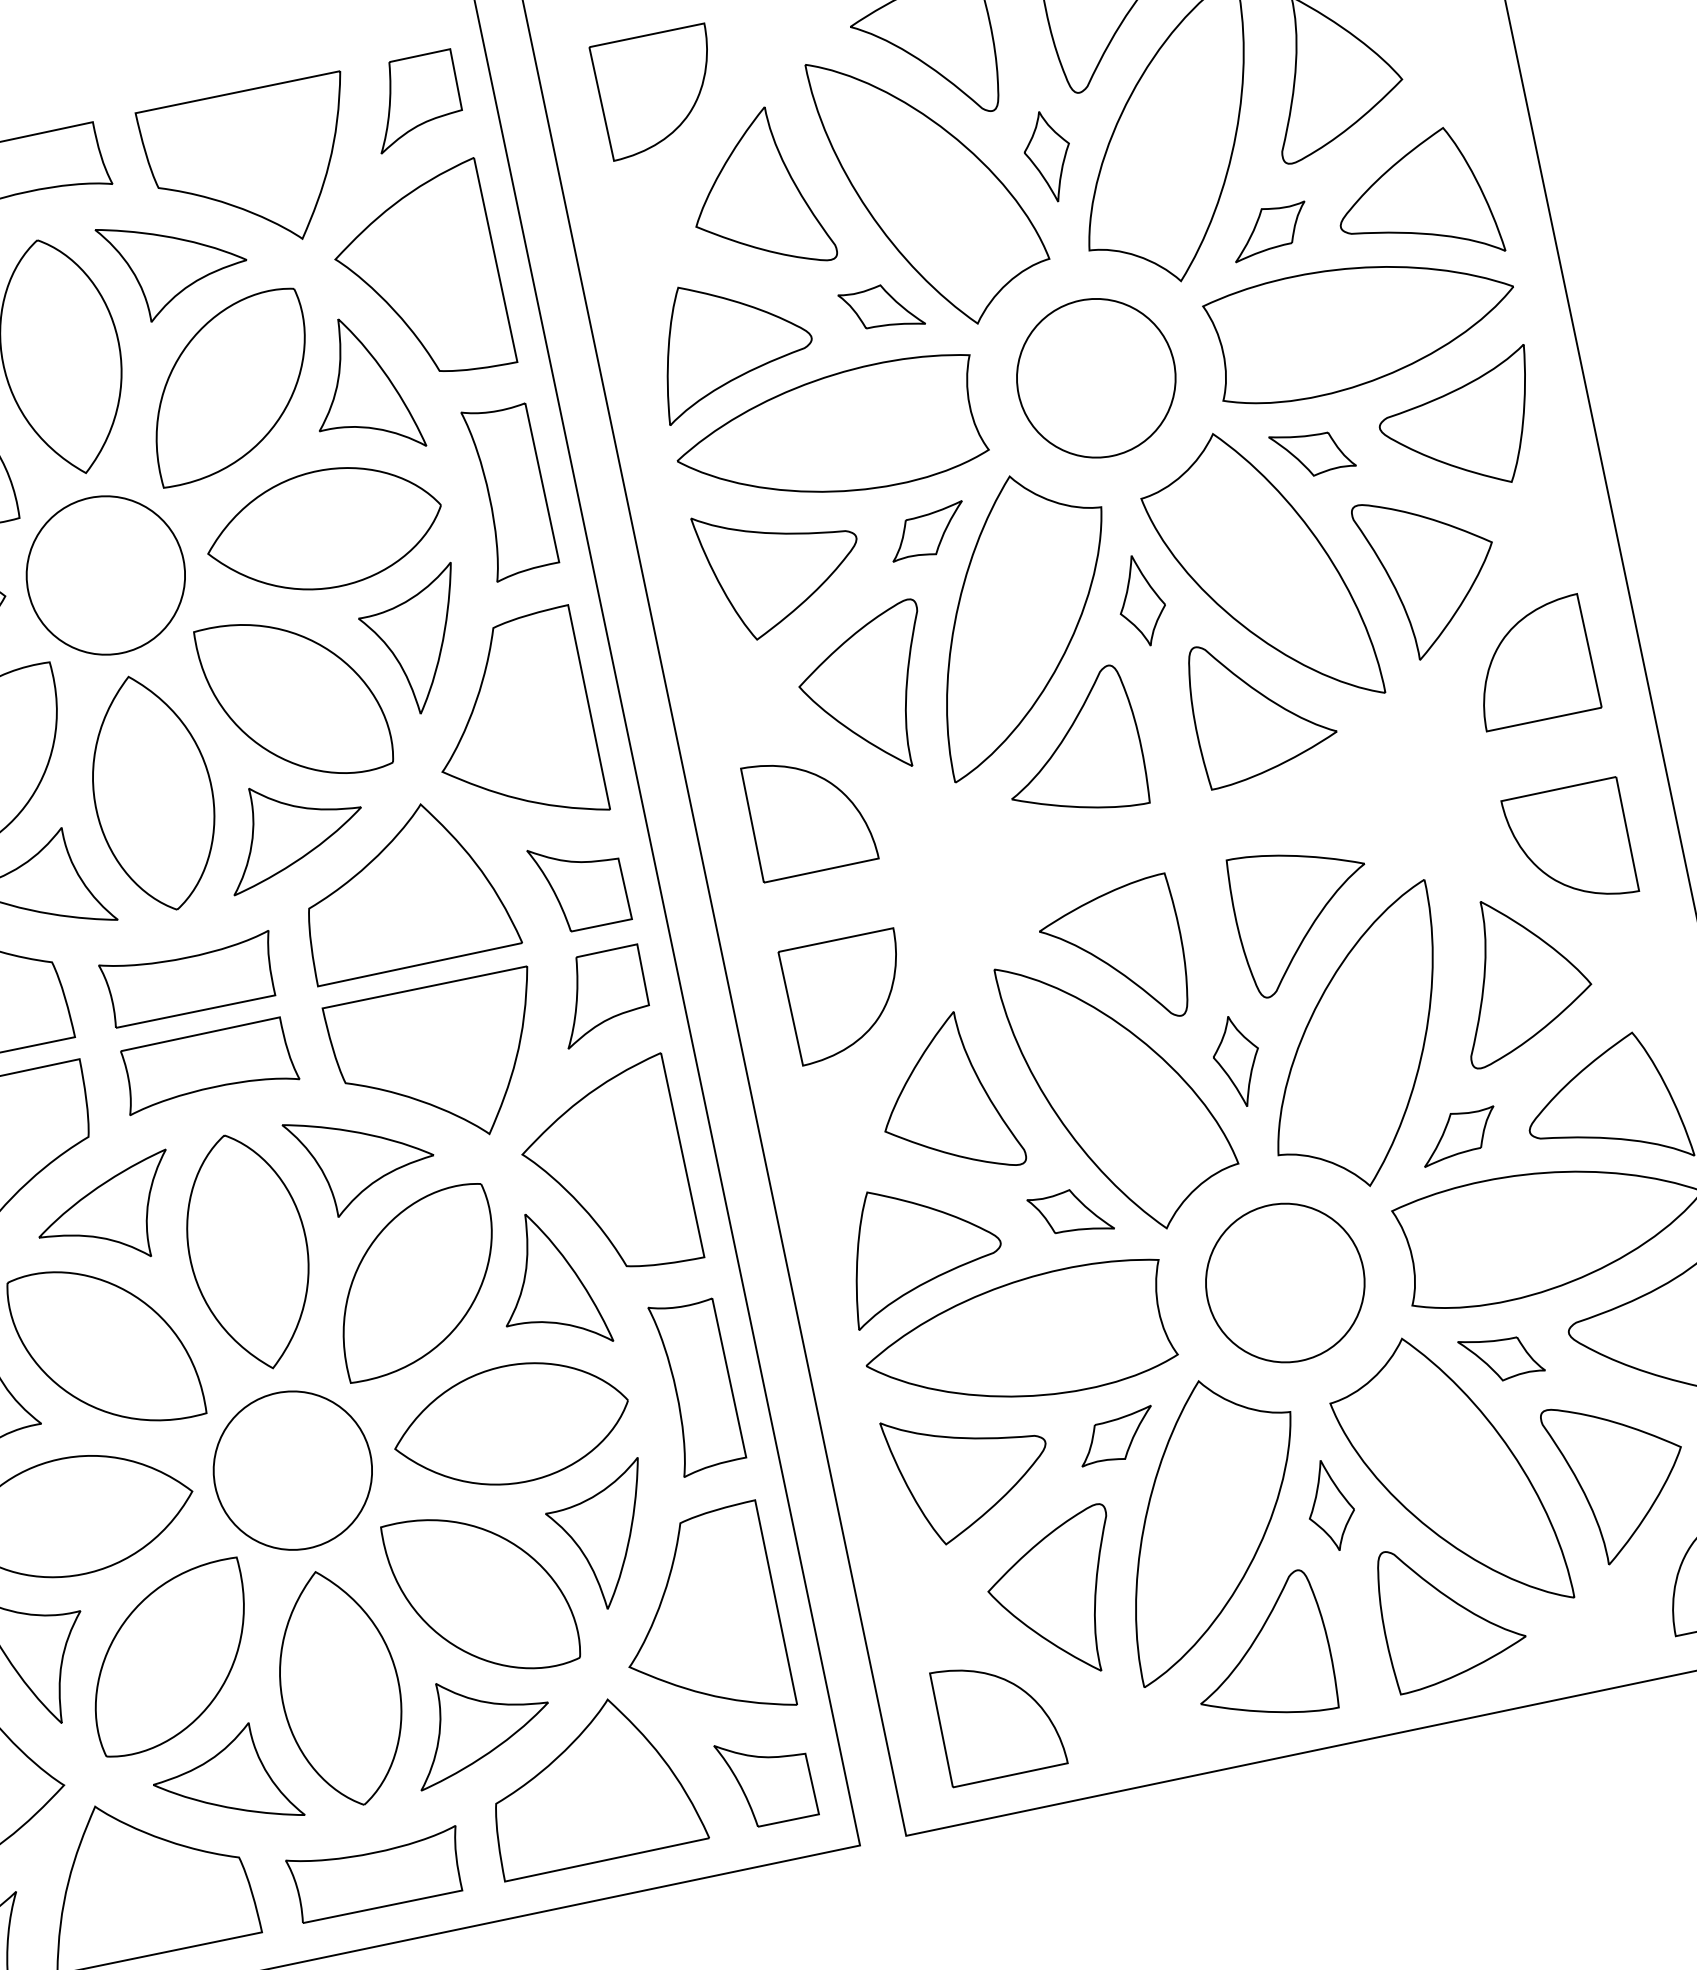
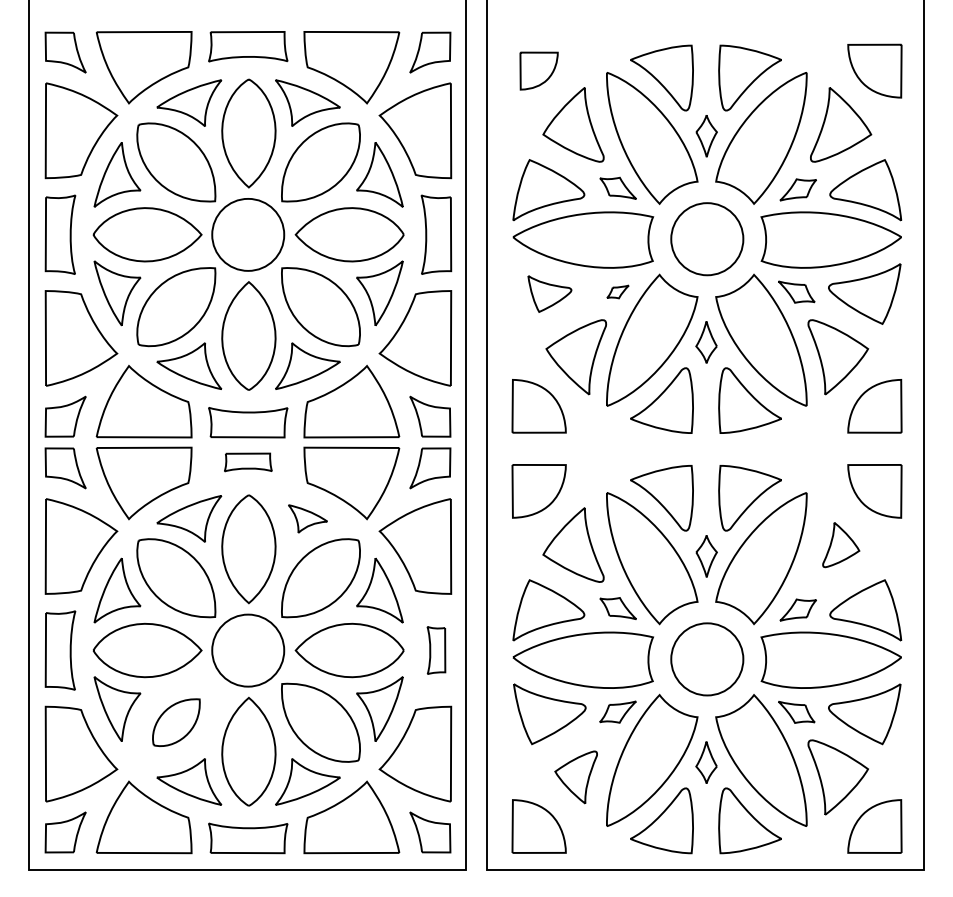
part: (656, 90) -> (538, 70), size x0.7
part: (926, 531) -> (617, 291), size x0.6
part: (780, 566) -> (549, 293), size x0.6
part: (1522, 975) -> (841, 544), size x0.6
part: (208, 1065) -> (248, 462), size x0.6
part: (361, 1159) -> (307, 518), size x0.6
part: (698, 1385) -> (436, 650), size x0.6
part: (1054, 1596) -> (575, 777), size x0.7
part: (170, 1657) -> (176, 722), size x0.6

